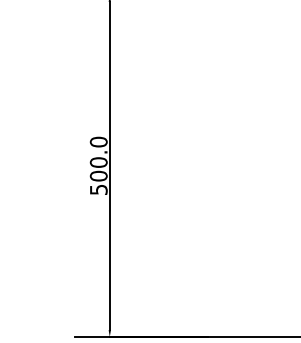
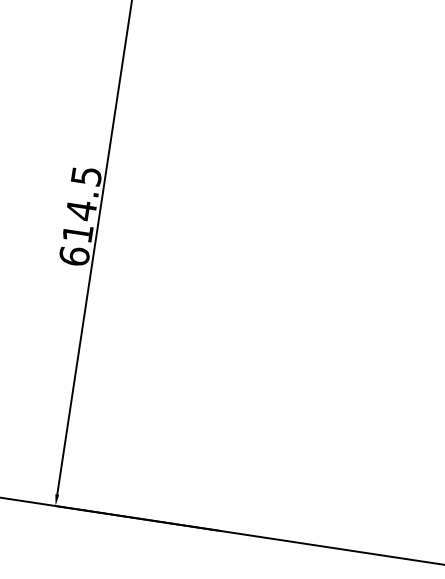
text: (98, 165) -> (80, 215), 500.0 -> 614.5

